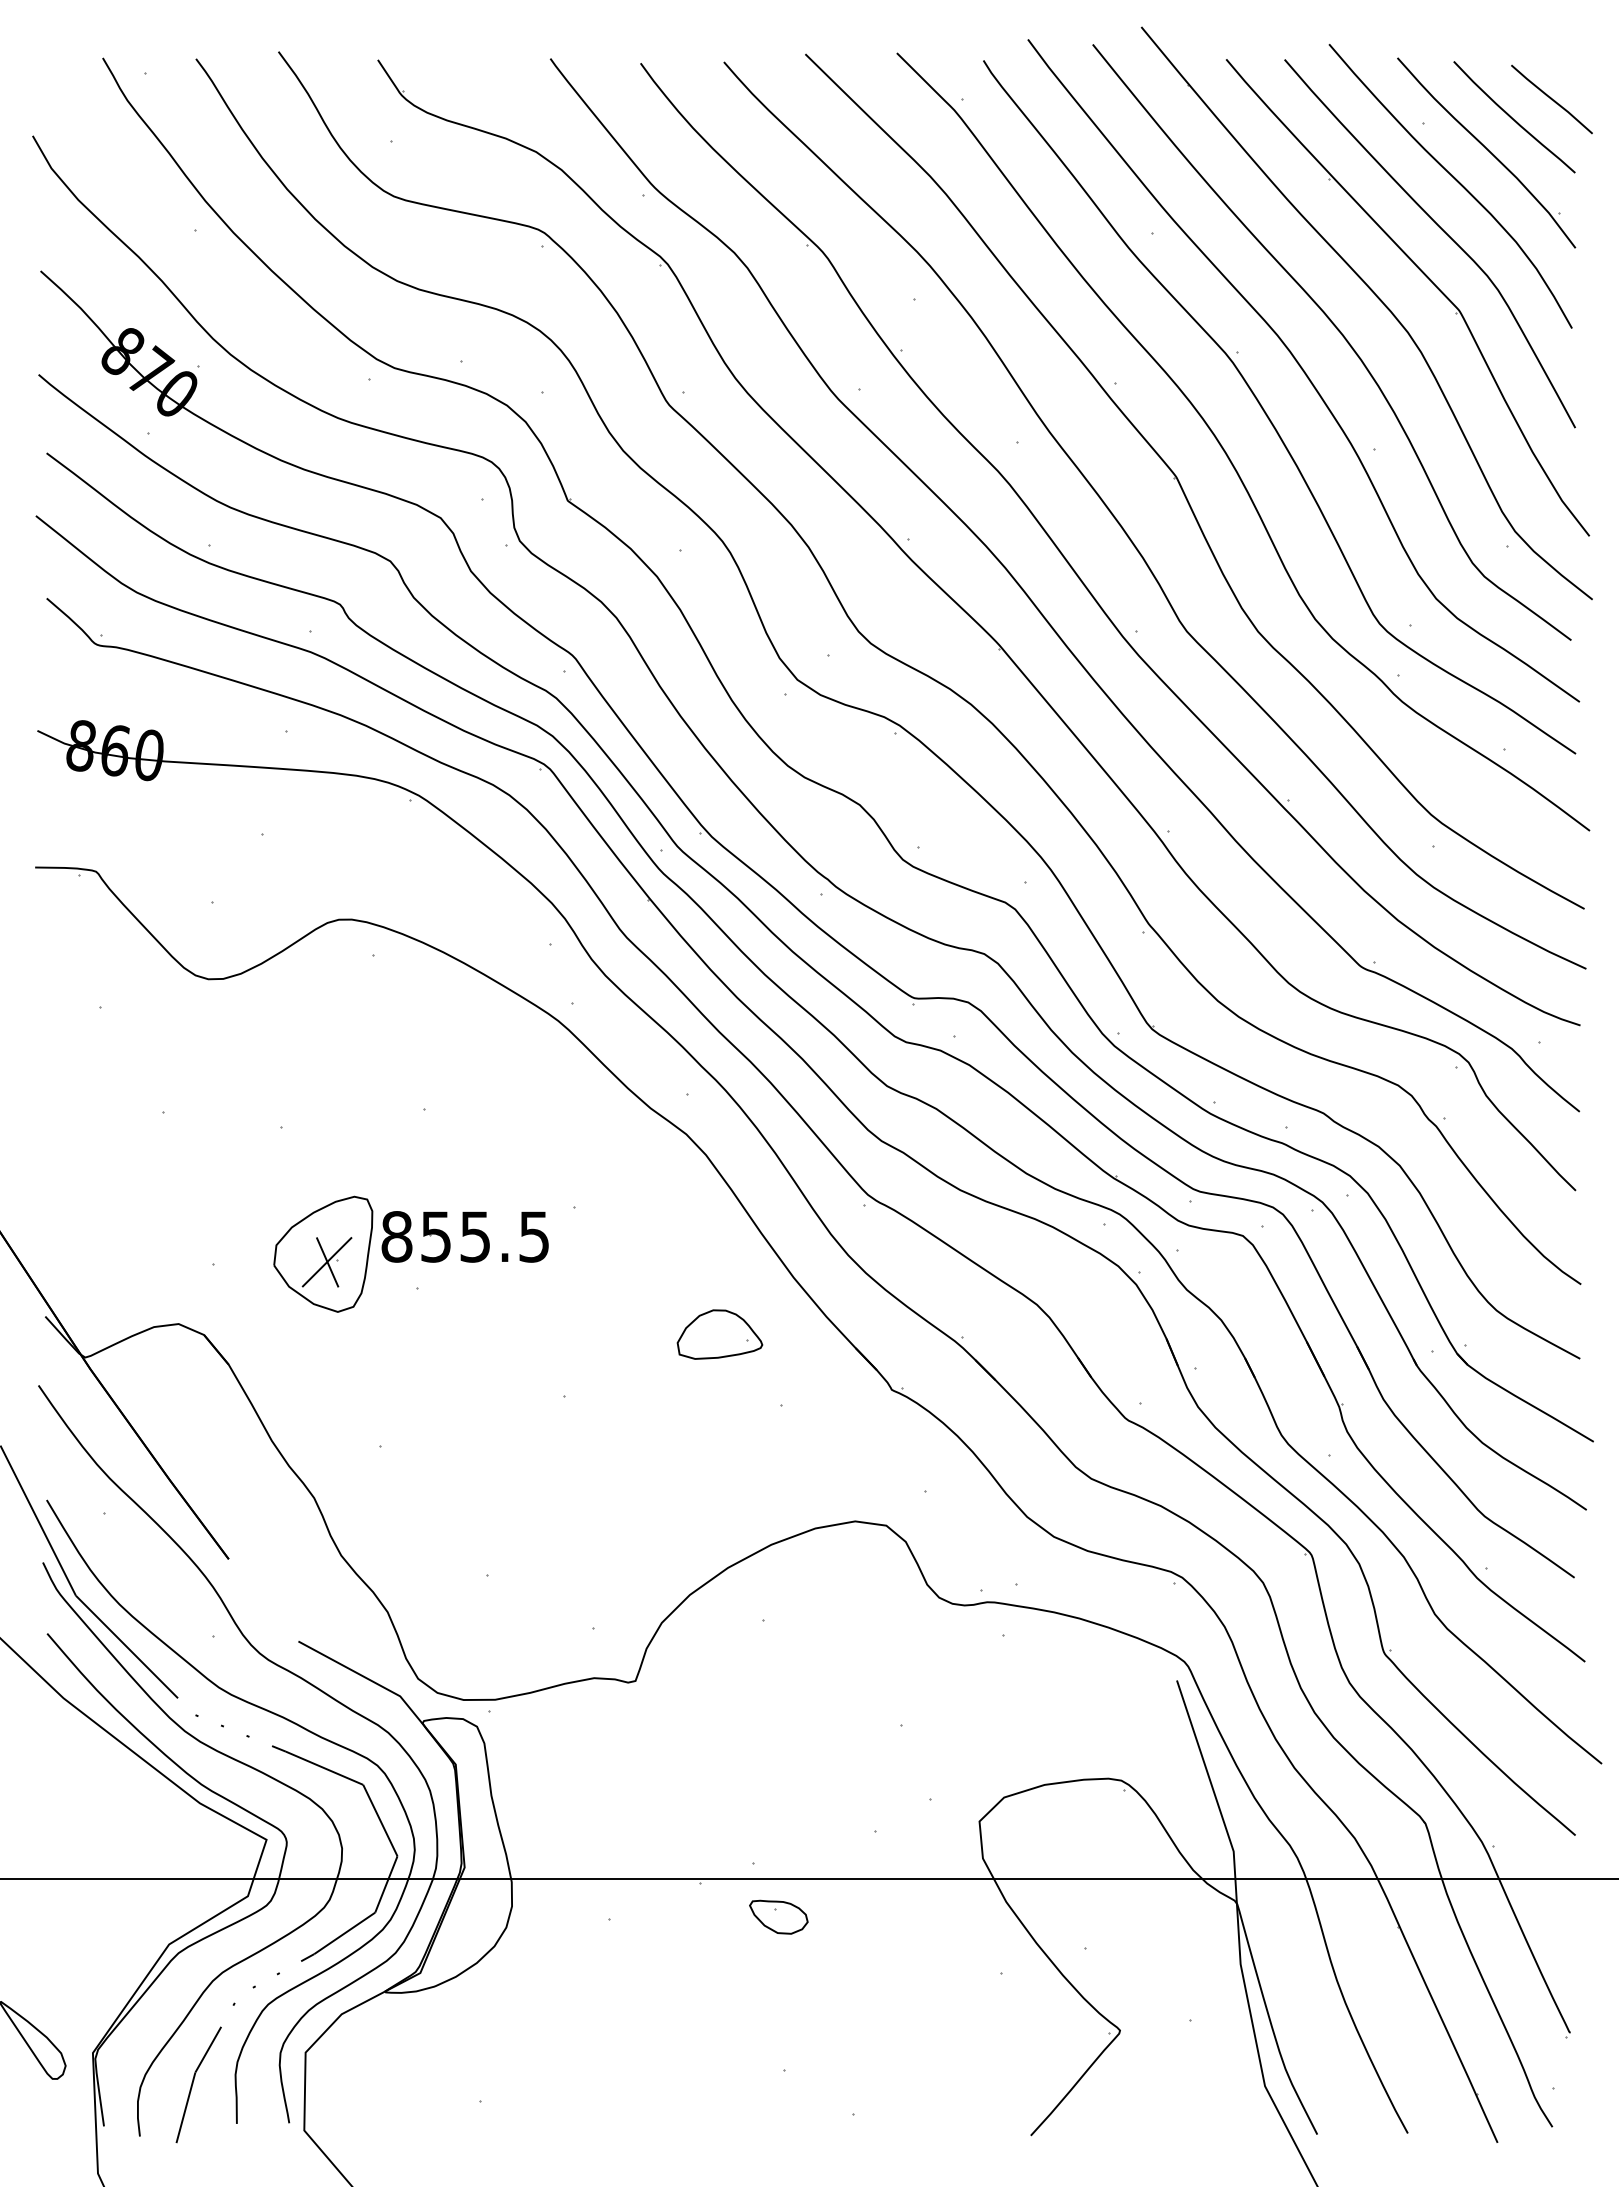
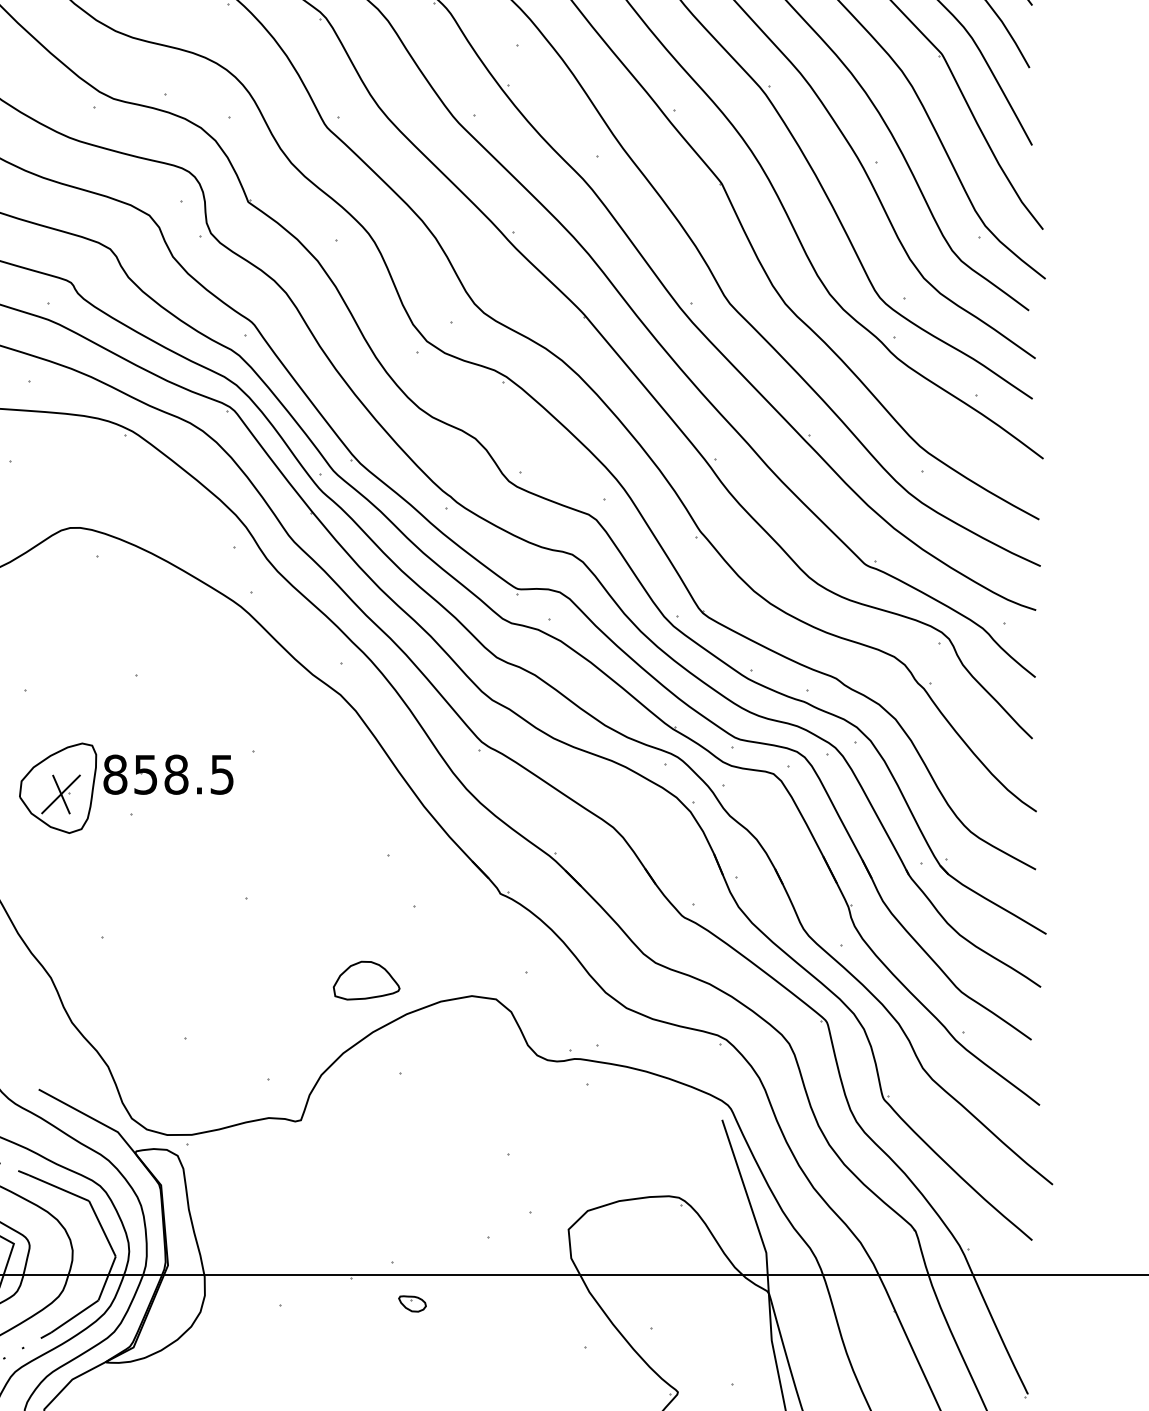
text: (475, 1236) -> (176, 774), 855.5 -> 858.5
part: (719, 1334) -> (366, 980), moved
part: (778, 1916) -> (412, 1303), size x0.6

